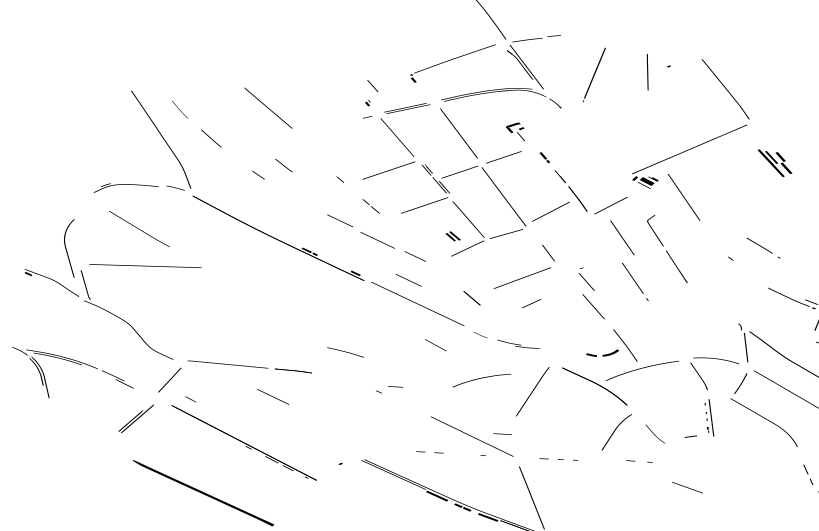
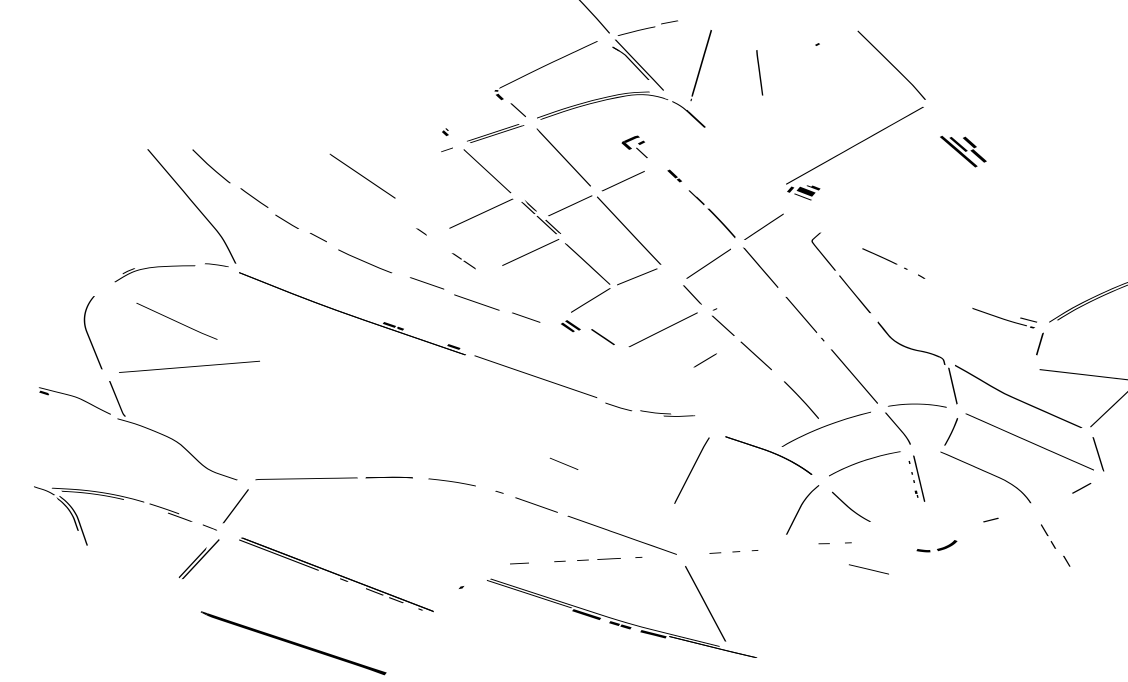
line: (647, 72) -> (759, 72), moved
line: (593, 74) -> (700, 65), moved
line: (372, 85) -> (517, 109), moved
line: (268, 107) -> (362, 175), moved
part: (180, 109) -> (211, 166), size x1.67
fill: (566, 115) -> (696, 119), added
line: (283, 165) -> (286, 221), moved
line: (683, 197) -> (853, 376), moved
fill: (293, 198) -> (365, 261), added
line: (550, 211) -> (708, 263), moved
part: (452, 236) -> (570, 326), moved
line: (622, 237) -> (760, 267), moved
part: (69, 247) -> (92, 332), moved
part: (763, 247) -> (884, 258), moved
part: (586, 278) -> (722, 321), moved
line: (408, 280) -> (520, 348), removed
line: (471, 297) -> (602, 336), moved
line: (531, 303) -> (704, 360), moved
fill: (715, 307) -> (908, 339), added
part: (480, 334) -> (618, 406), size x1.43
line: (435, 344) -> (563, 463), moved
part: (345, 352) -> (451, 482), moved
part: (602, 352) -> (936, 546), moved
part: (481, 380) -> (864, 463), moved
line: (395, 386) -> (519, 563), moved
line: (273, 396) -> (536, 504), moved
line: (190, 399) -> (209, 527), moved
fill: (199, 421) -> (278, 554), added
line: (502, 433) -> (608, 558), moved
part: (655, 433) -> (851, 506), size x1.43
line: (690, 436) -> (990, 519), moved
line: (687, 487) -> (868, 569), moved

